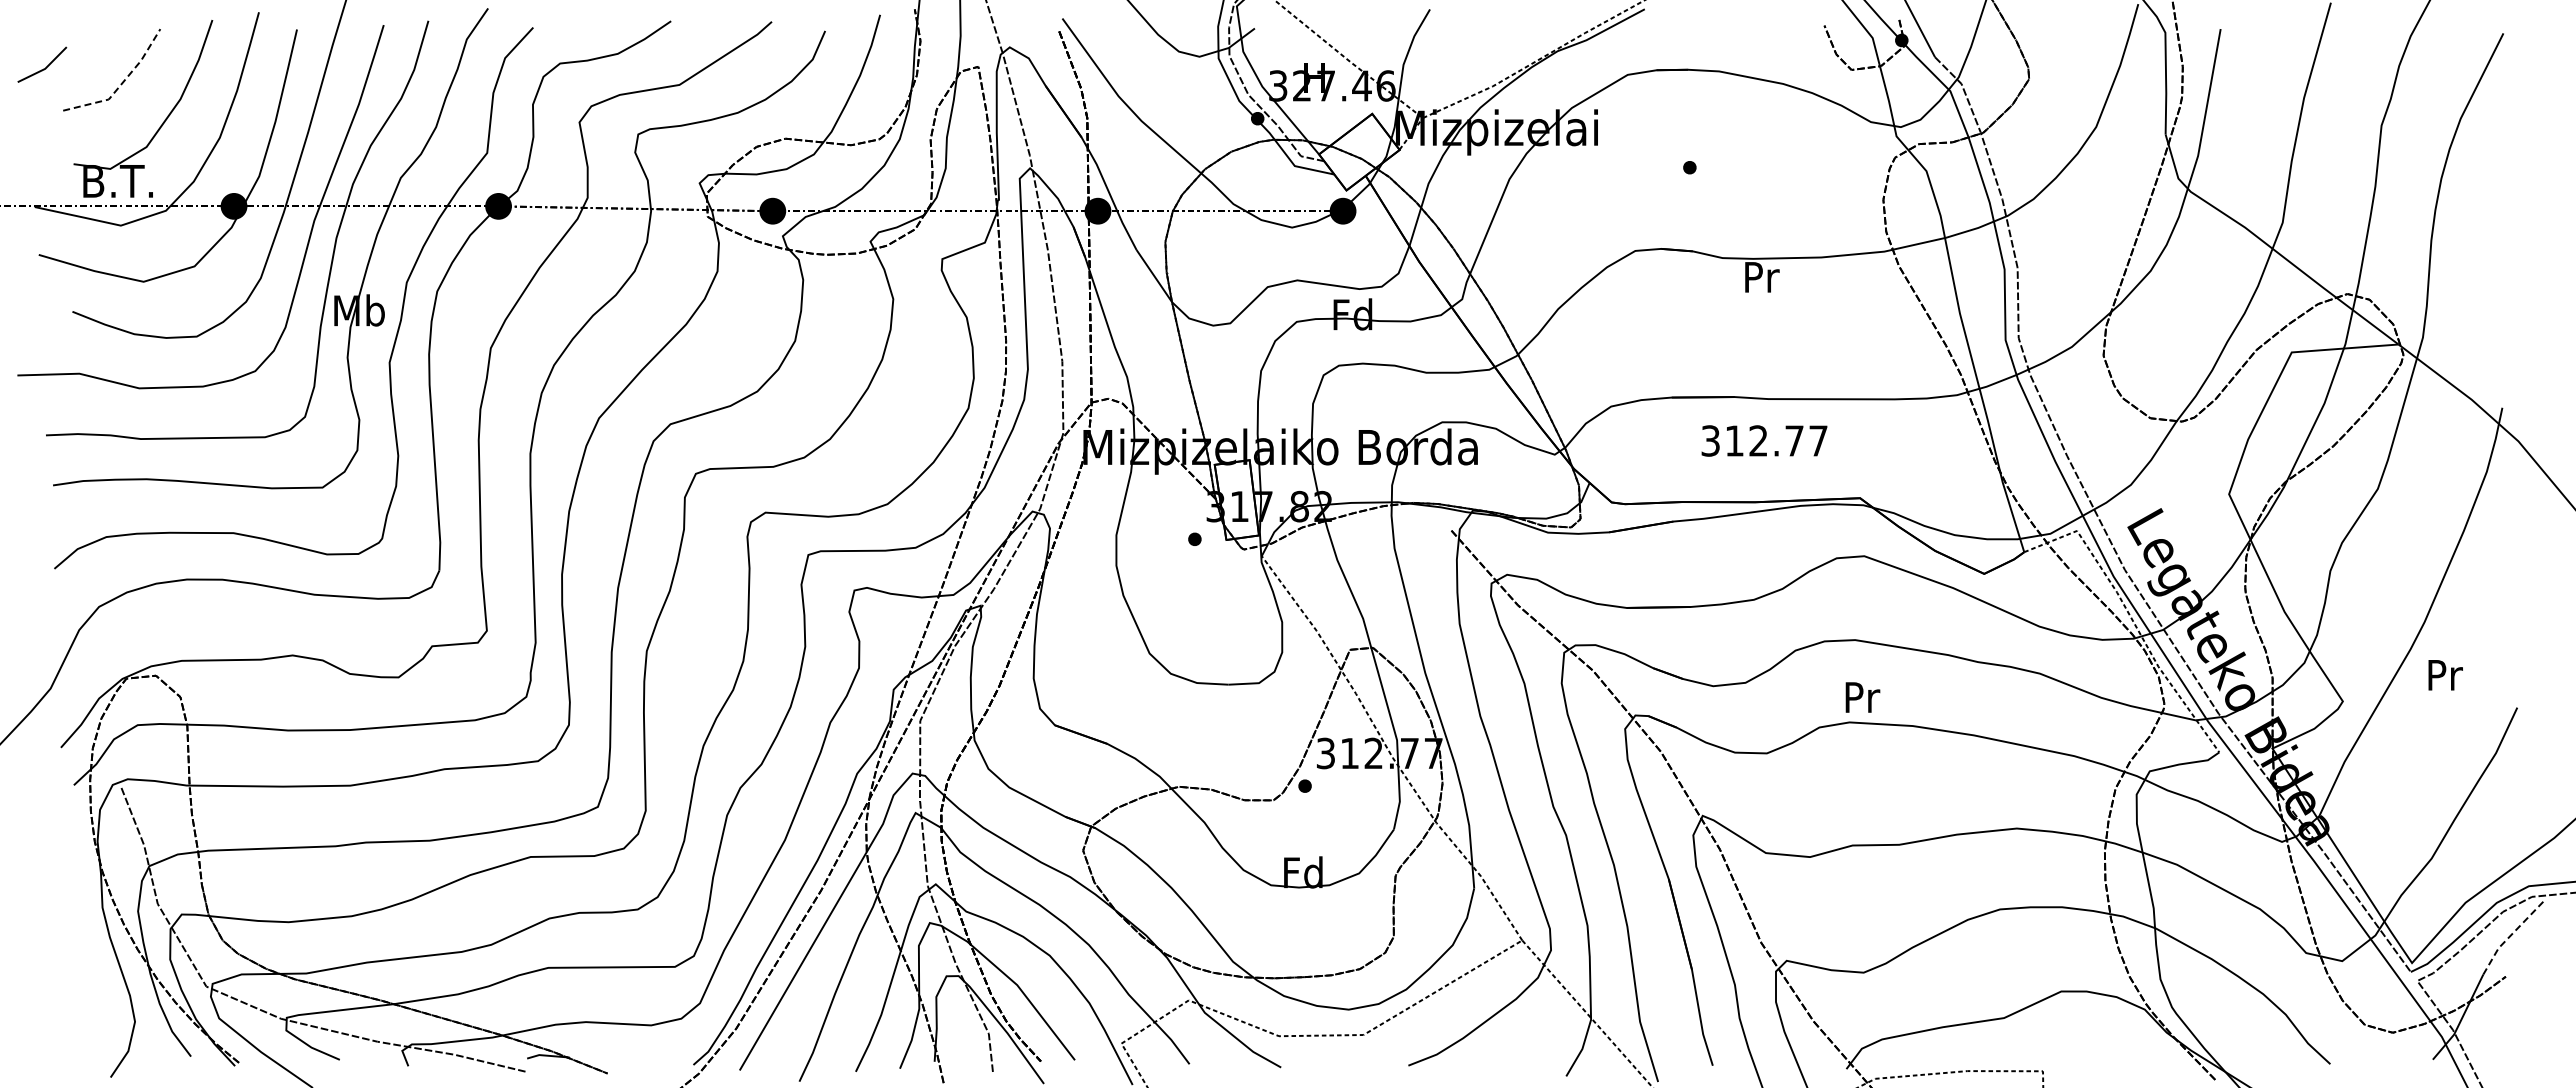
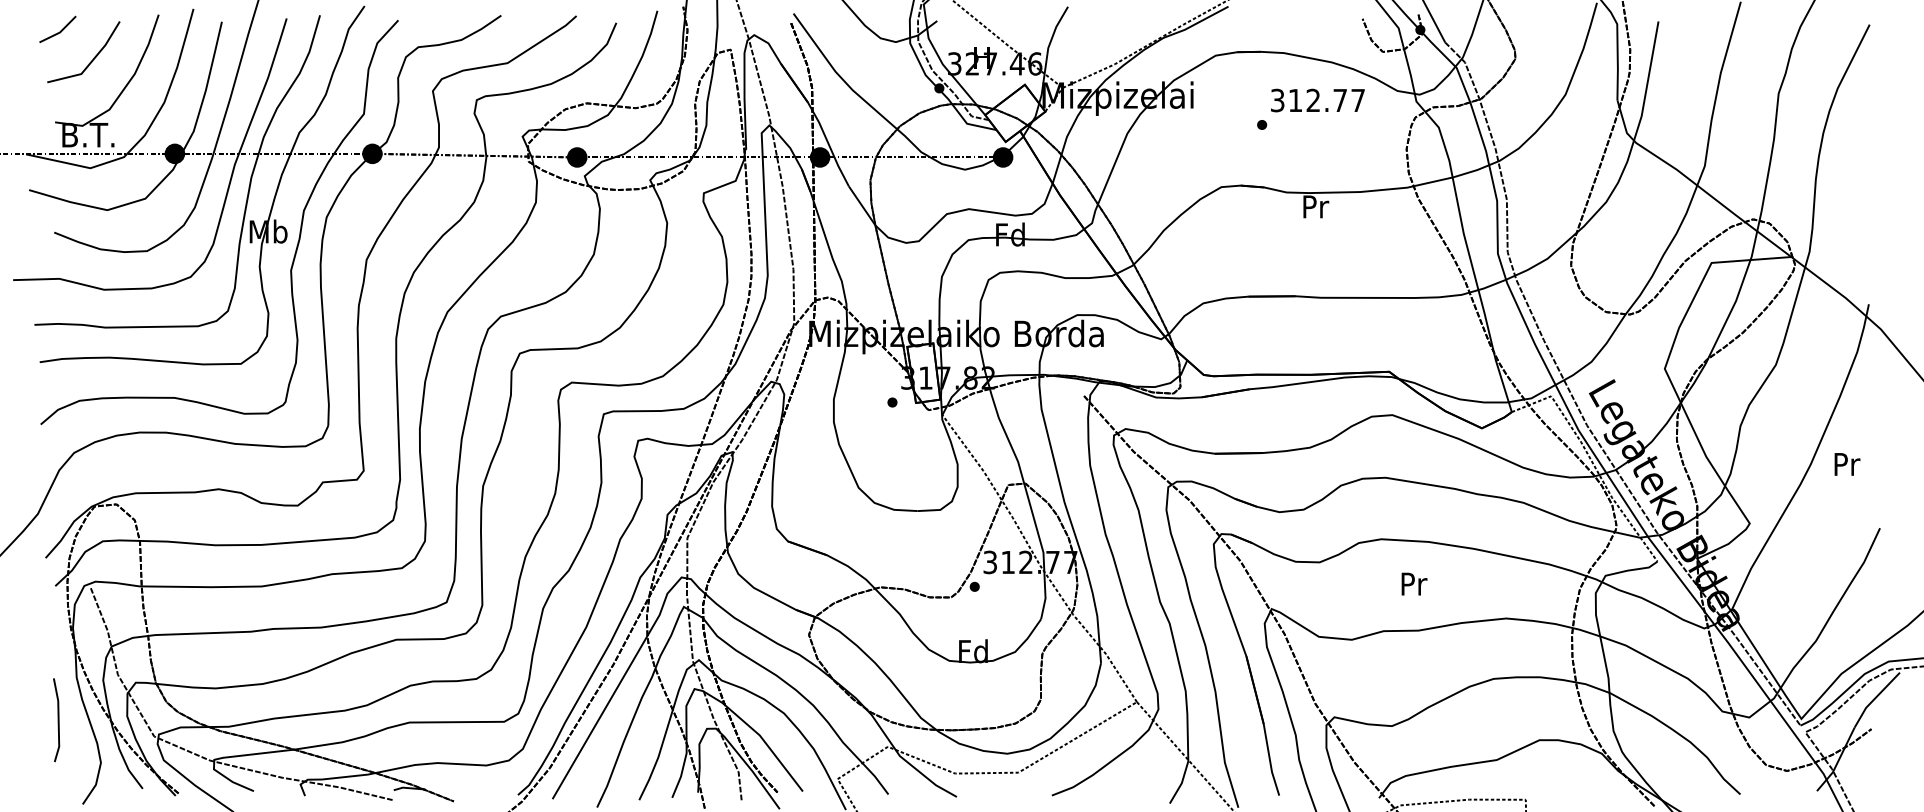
line: (43, 68) -> (58, 32), moved
line: (121, 84) -> (90, 62), dashed -> solid
text: (1764, 440) -> (1317, 100), moved
text: (2445, 675) -> (1847, 464), moved
text: (1862, 697) -> (1414, 584), moved
line: (2510, 936) -> (1874, 699), dashed -> solid
line: (77, 964) -> (57, 720), added

